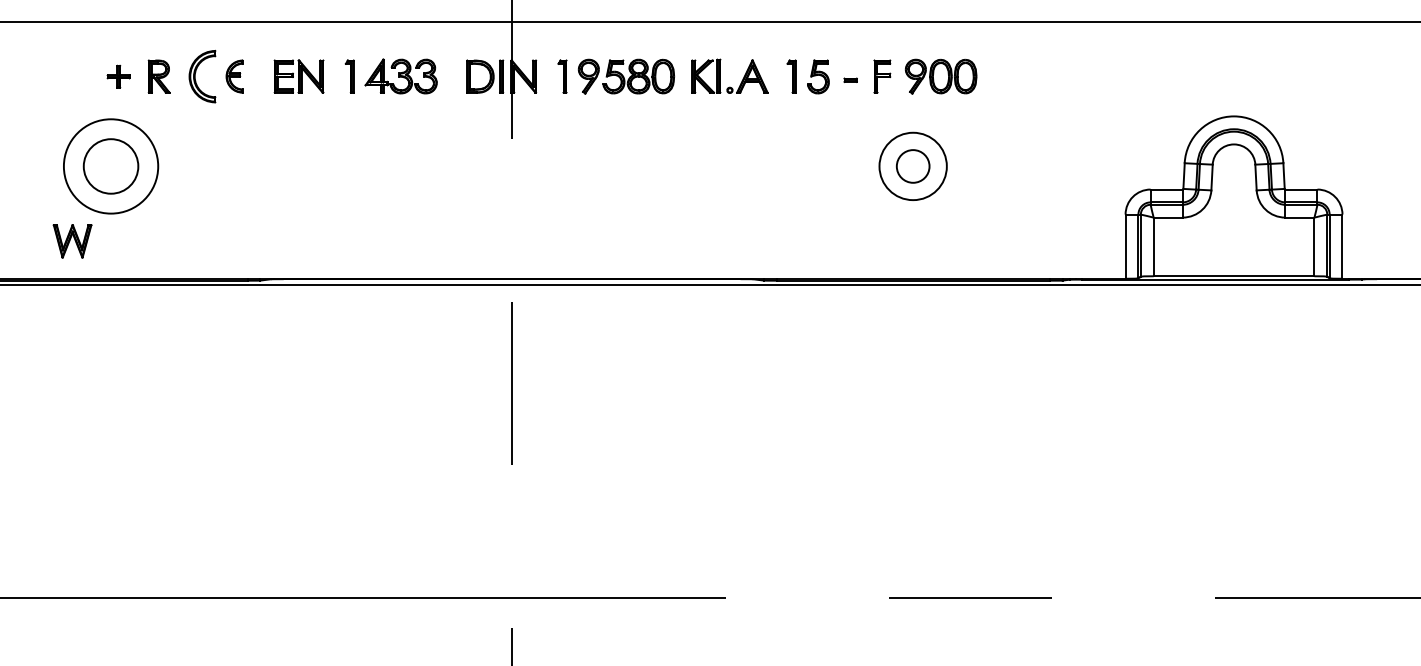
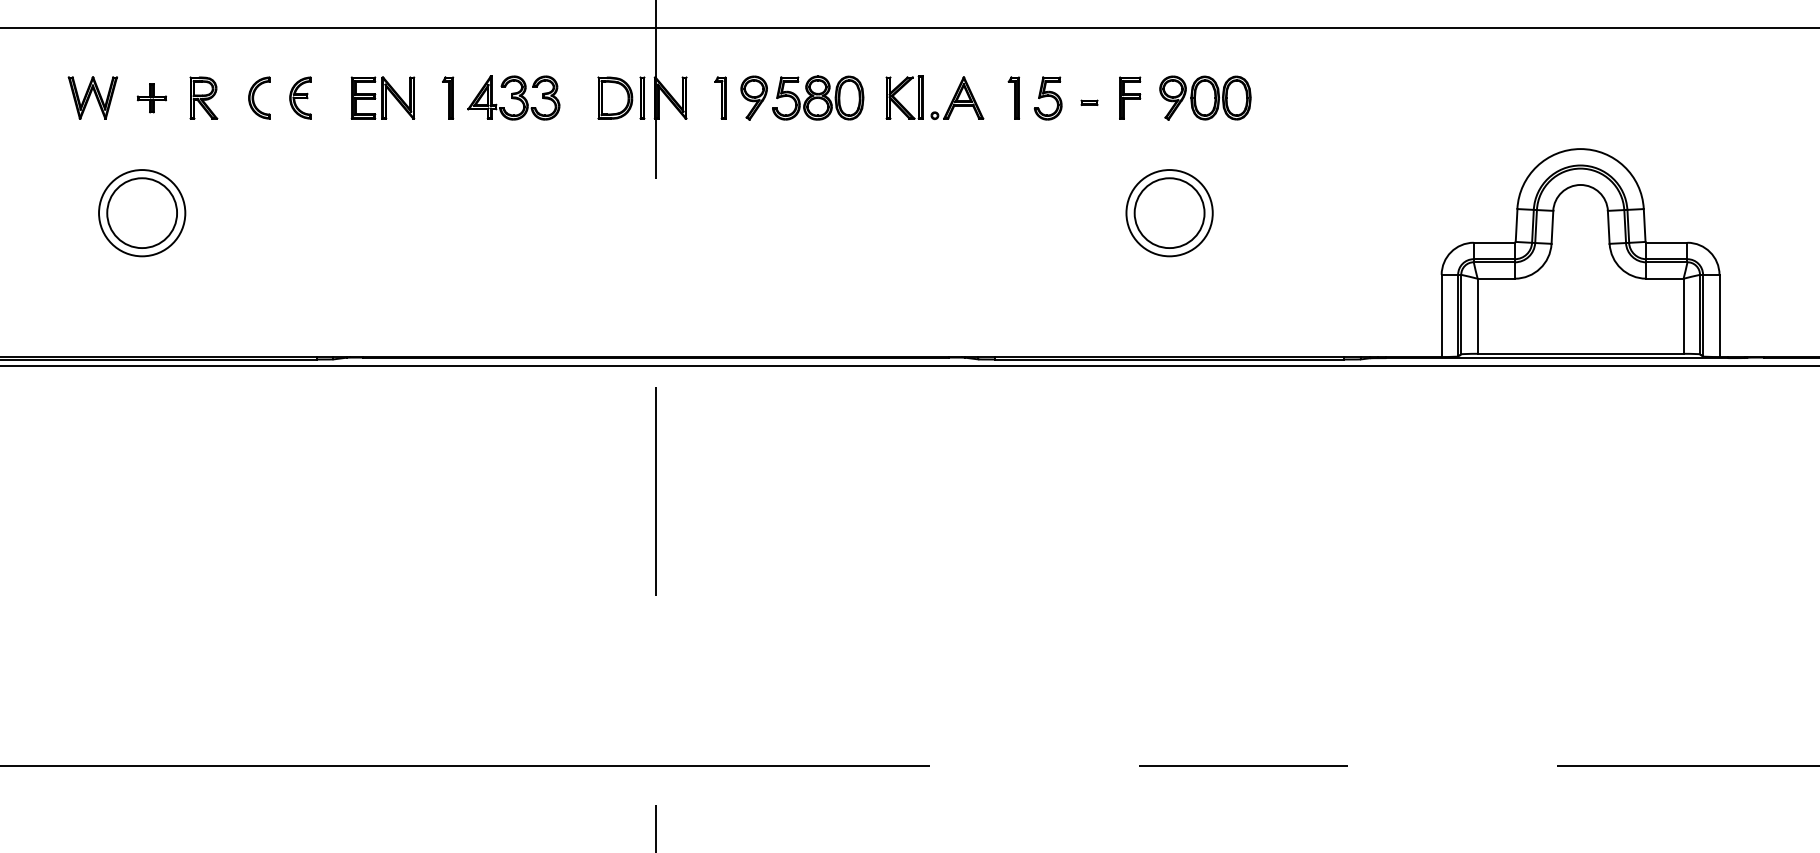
part: (202, 76) -> (259, 97), size x0.62
circle: (111, 166) -> (142, 213), size x0.71
circle: (913, 166) -> (1169, 213), size x1.67
part: (72, 240) -> (92, 97), moved

